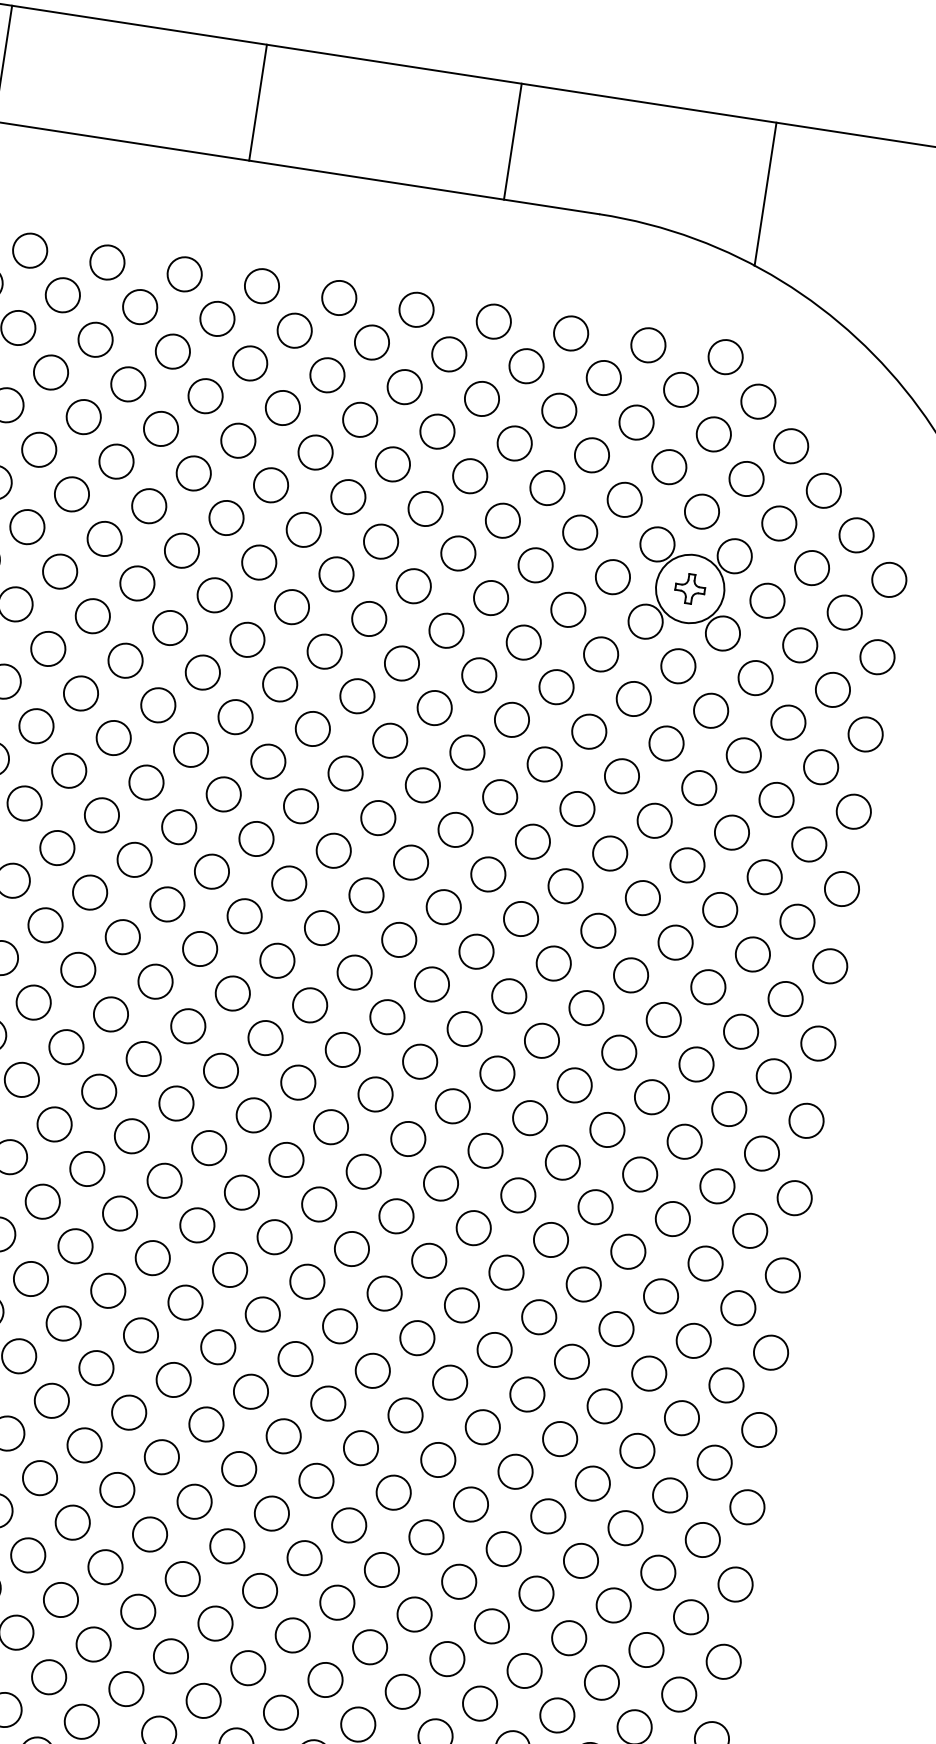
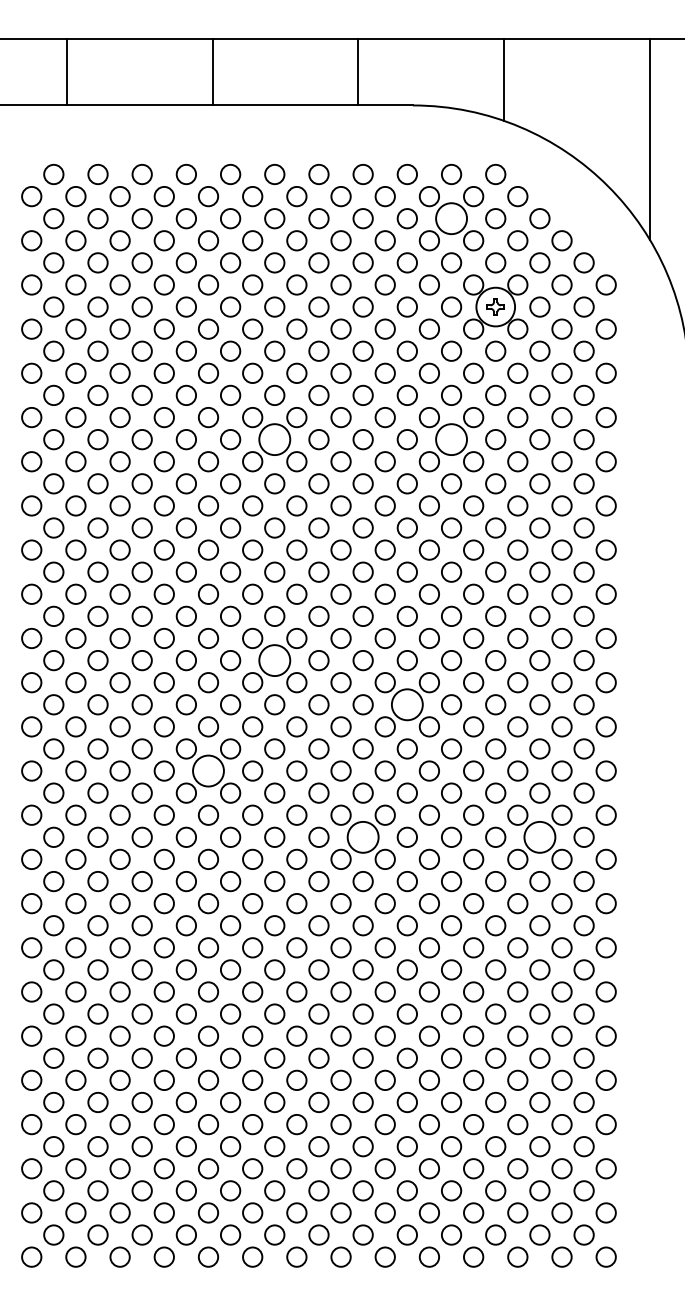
circle: (636, 422) -> (451, 218), size x1.6
circle: (267, 761) -> (274, 439), size x1.6
circle: (577, 808) -> (451, 439), size x1.6
circle: (208, 1147) -> (274, 660), size x1.6
circle: (429, 1260) -> (407, 704), size x1.6
circle: (63, 1322) -> (208, 770), size x1.6
circle: (315, 1480) -> (362, 837), size x1.6
circle: (624, 1528) -> (539, 837), size x1.6

